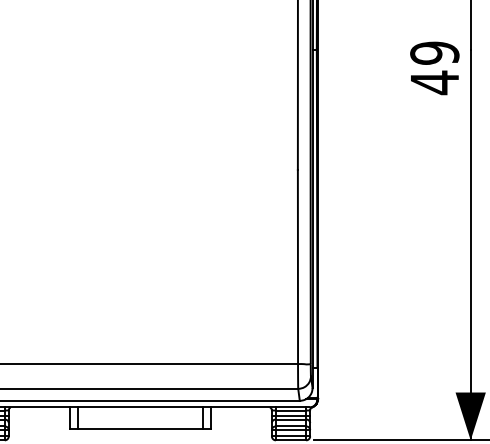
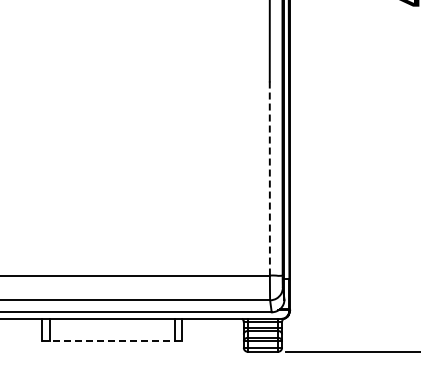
line: (297, 266) -> (269, 177), solid -> dashed
line: (140, 429) -> (112, 340), solid -> dashed

